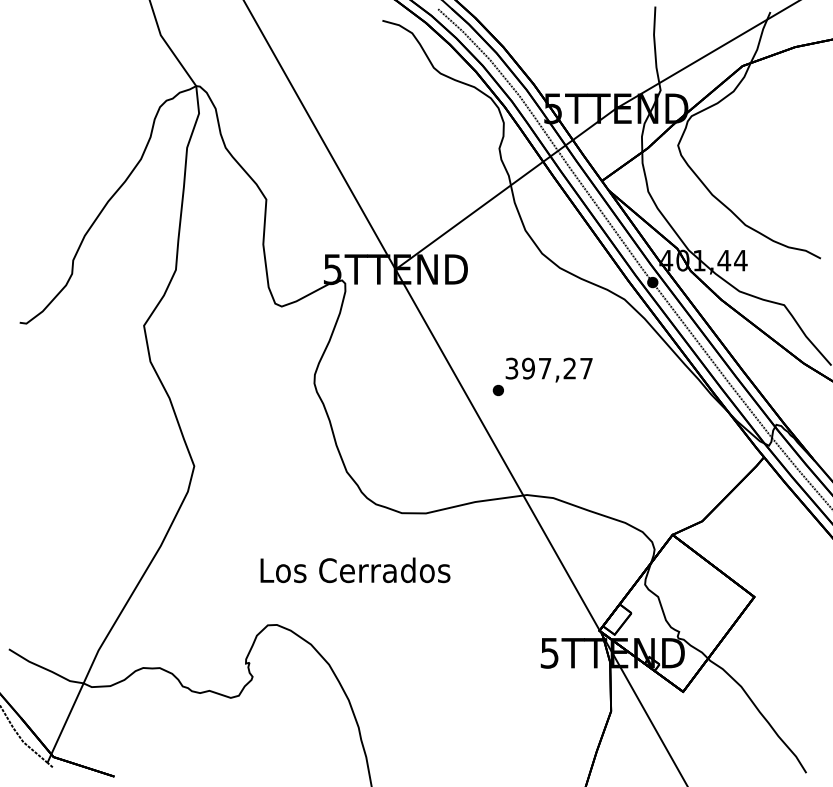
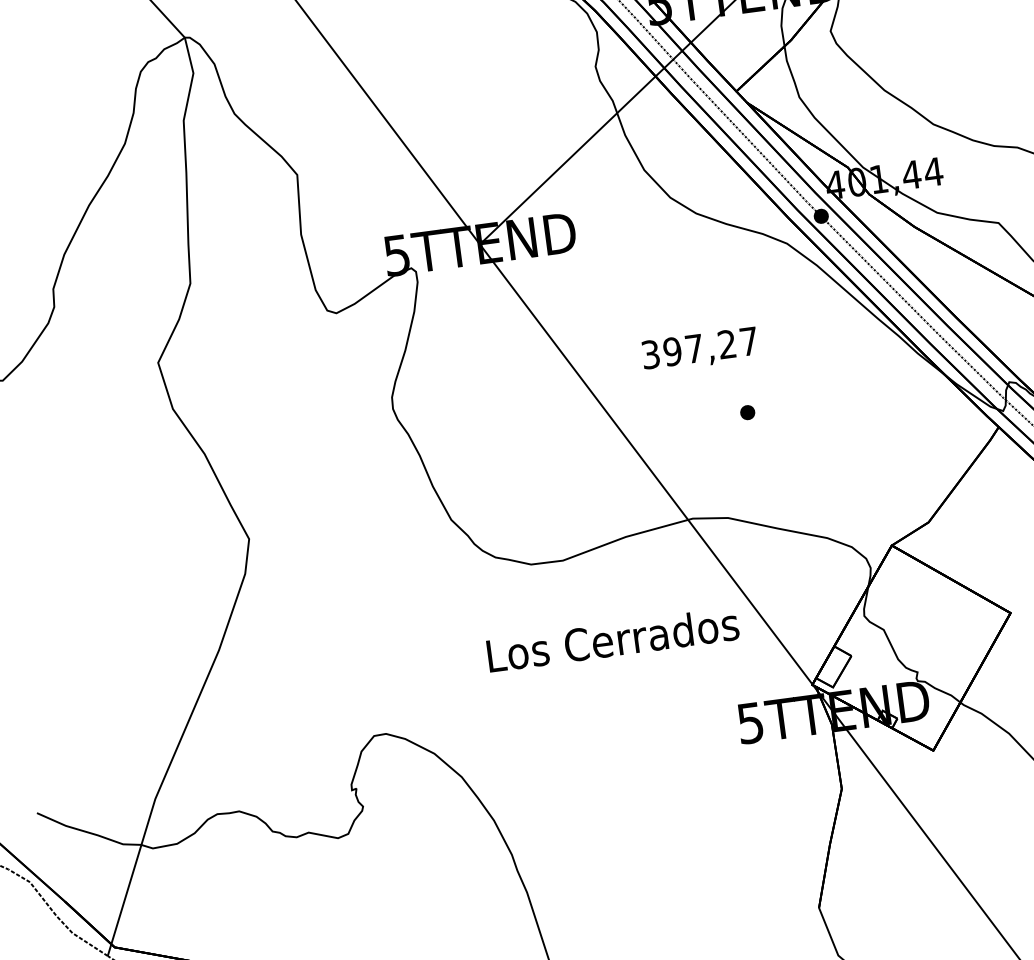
part: (497, 390) -> (746, 412), moved
text: (355, 570) -> (613, 639), moved

